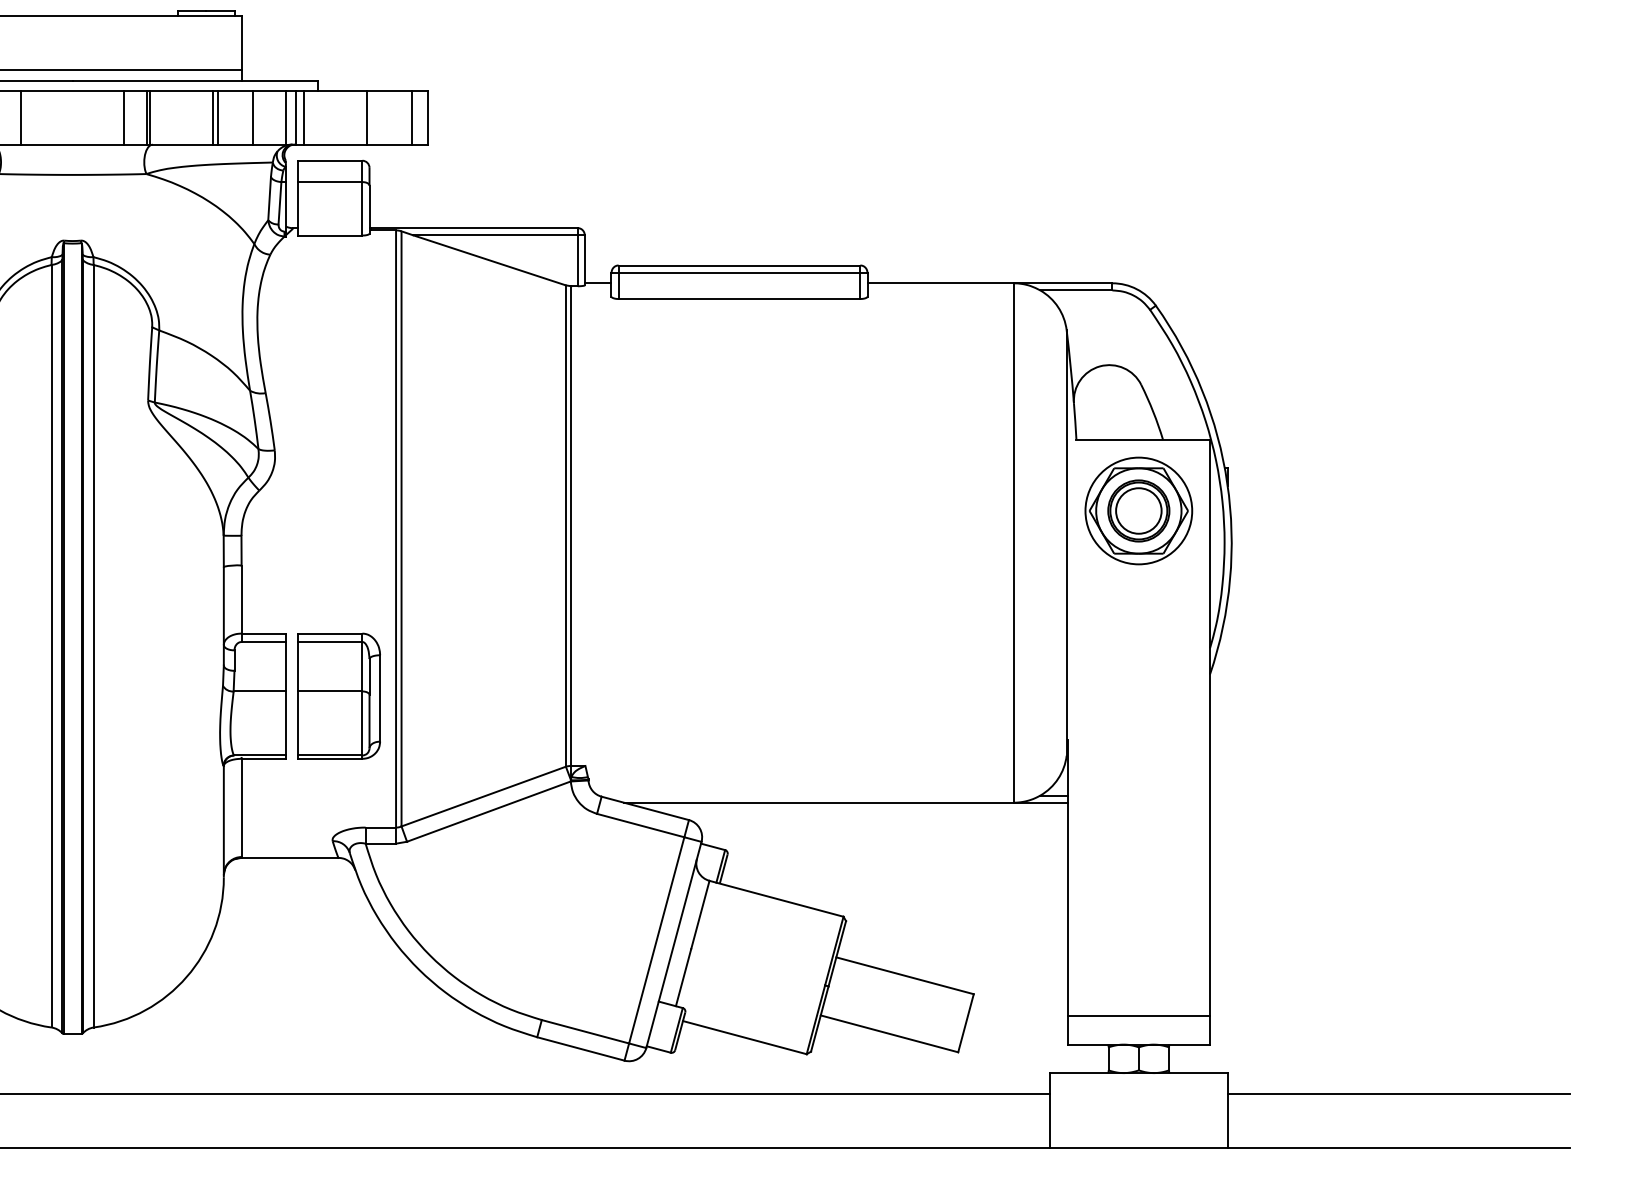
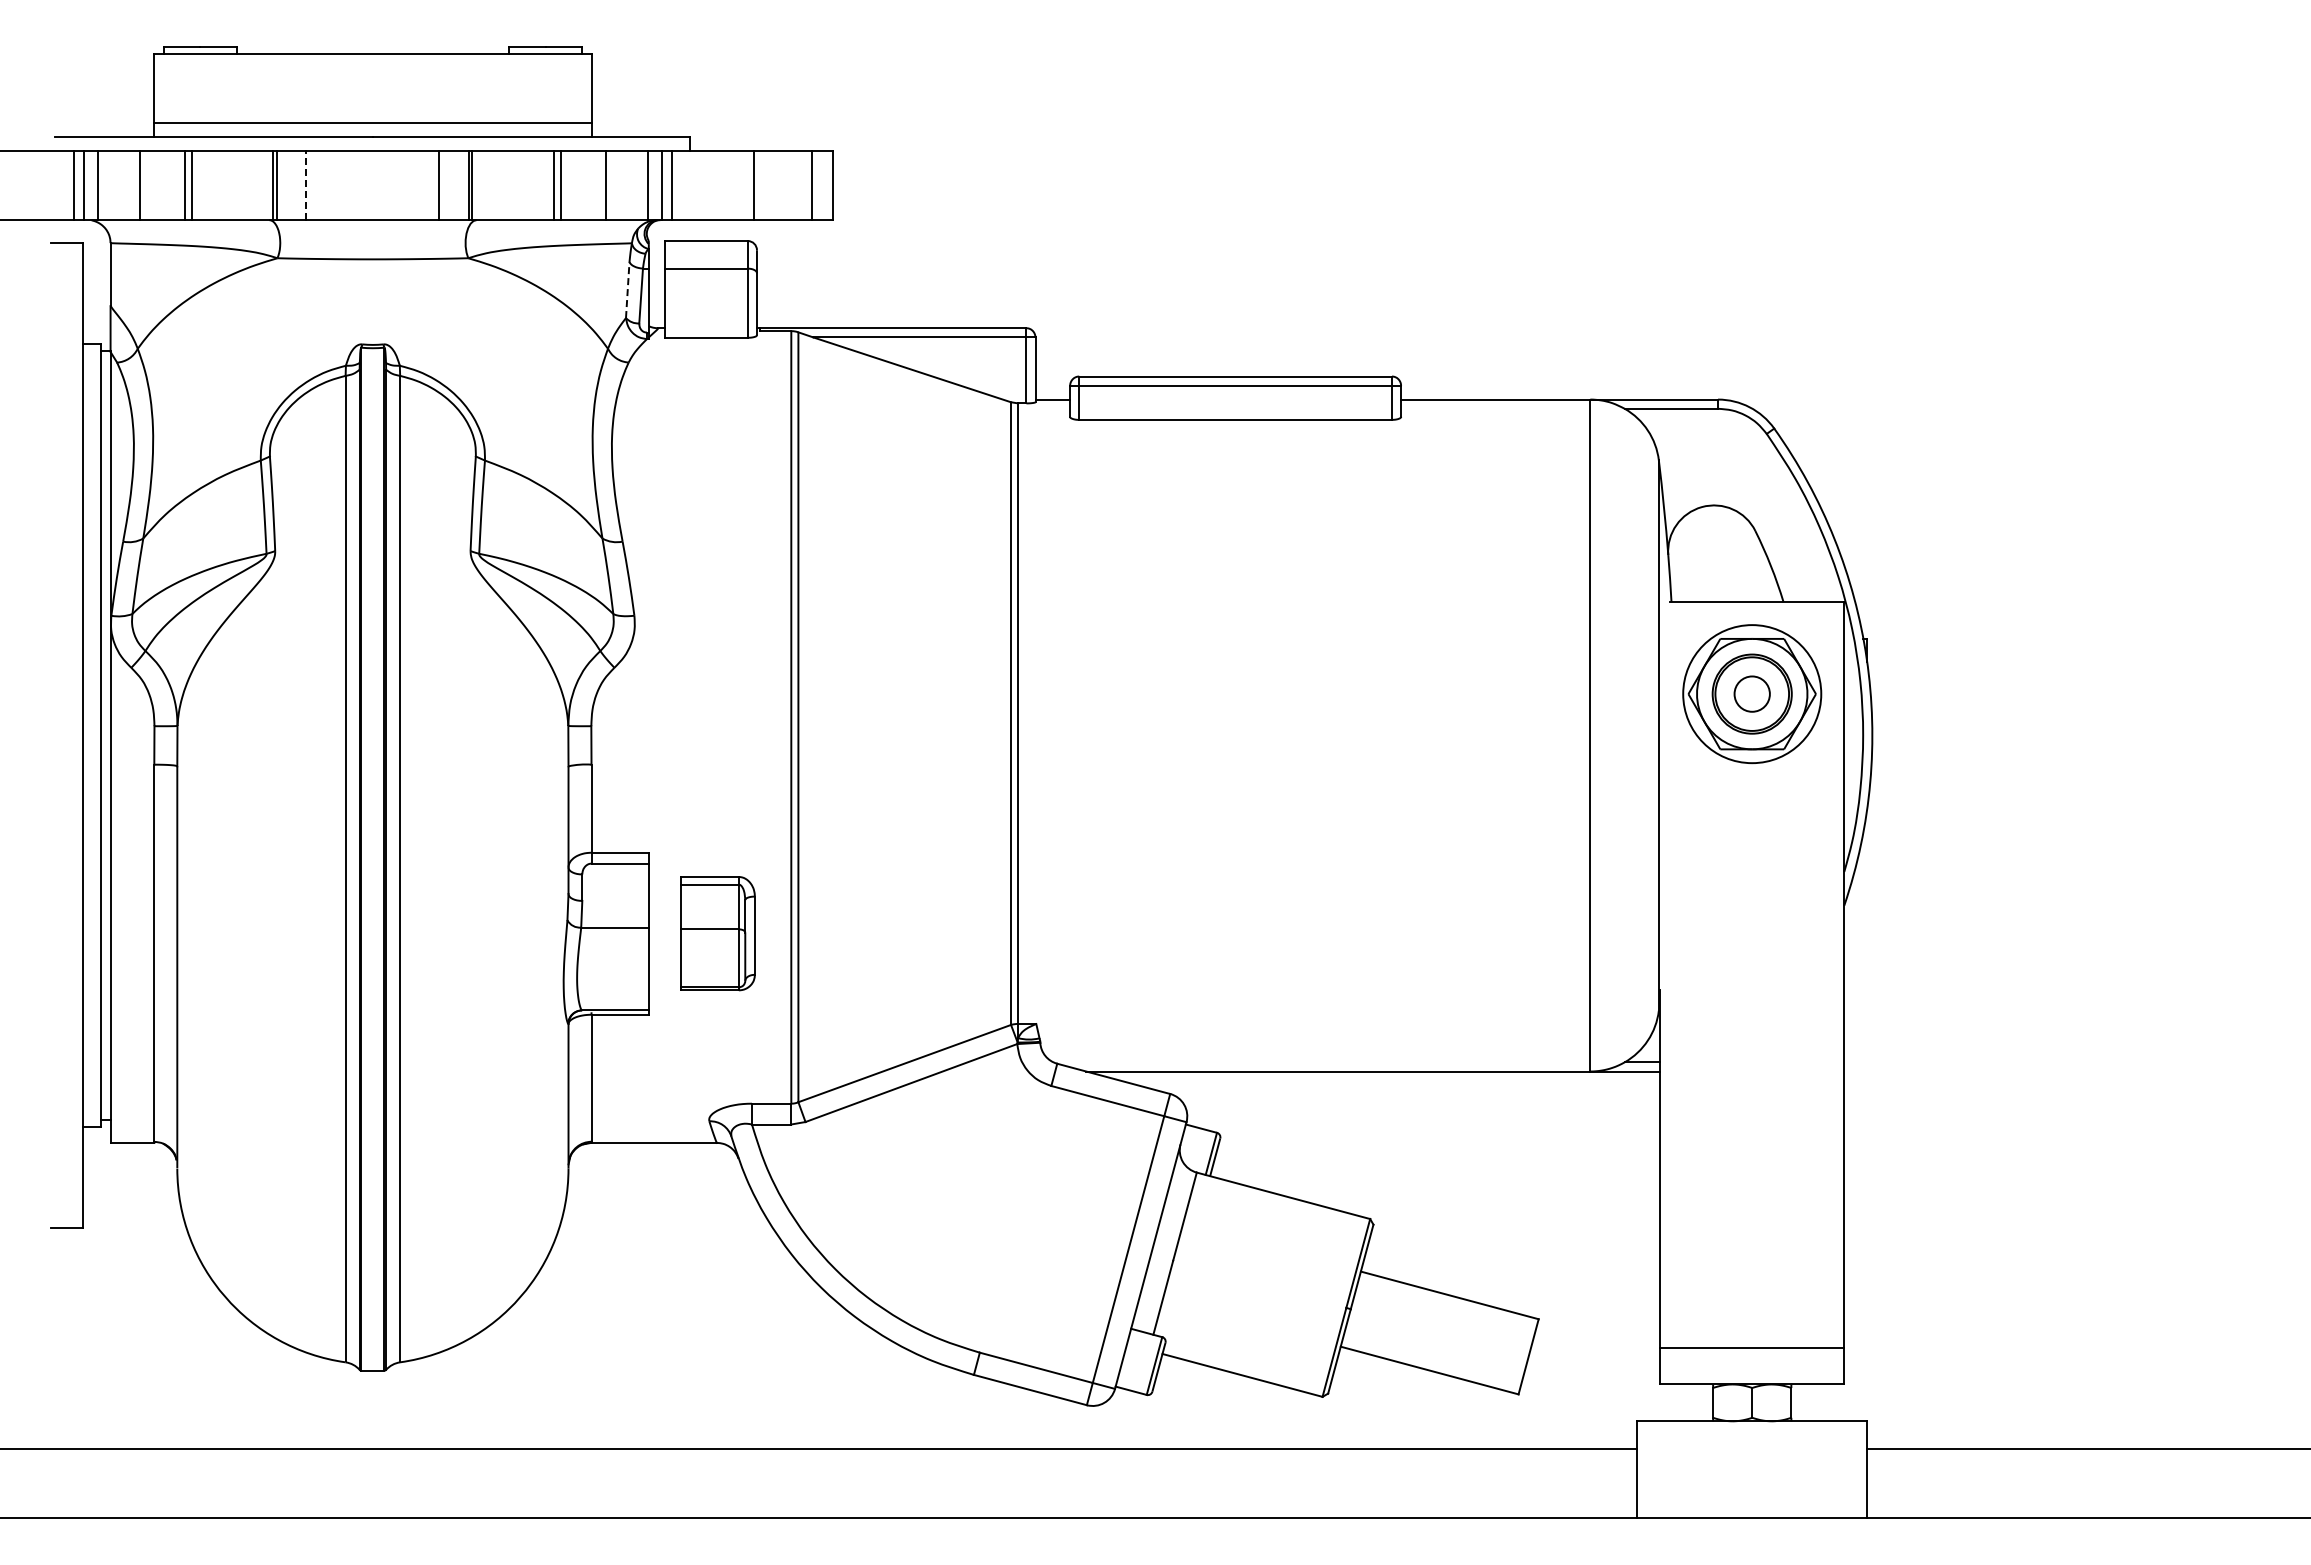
line: (21, 117) -> (306, 185), solid -> dashed
line: (269, 198) -> (627, 290), solid -> dashed
circle: (1138, 510) -> (1751, 693), size x0.6
part: (339, 696) -> (717, 933), size x0.7

